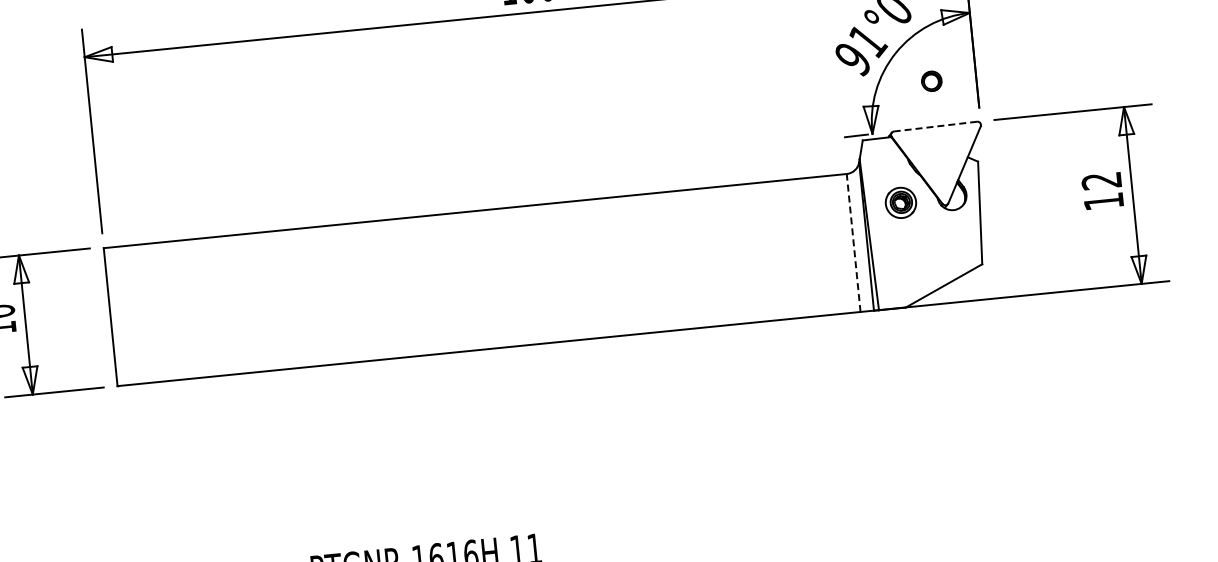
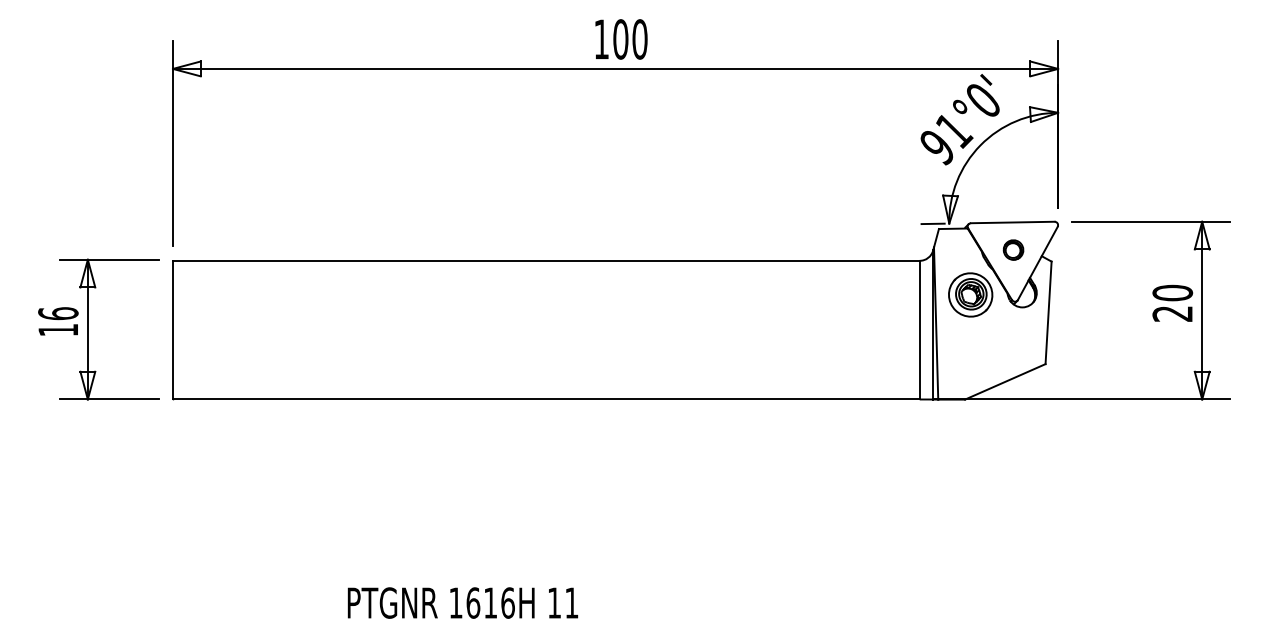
part: (931, 80) -> (1013, 249), moved
line: (935, 126) -> (1012, 222), dashed -> solid
text: (1102, 190) -> (1172, 302), 12 -> 20
part: (900, 202) -> (970, 294), size x1.43
line: (853, 242) -> (919, 329), dashed -> solid

